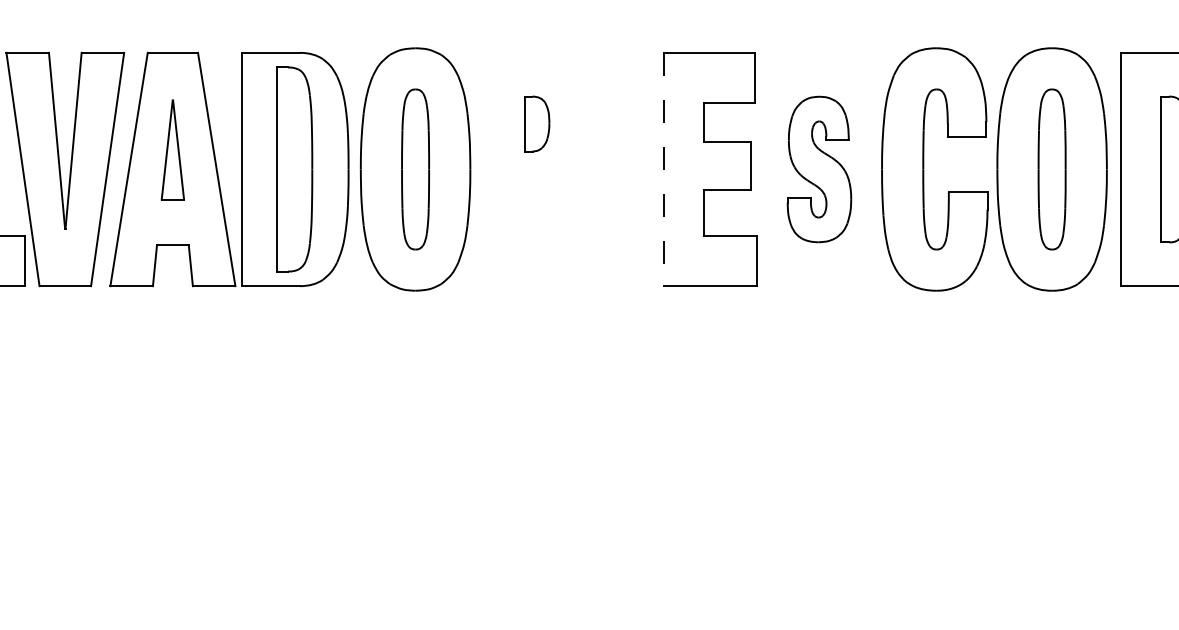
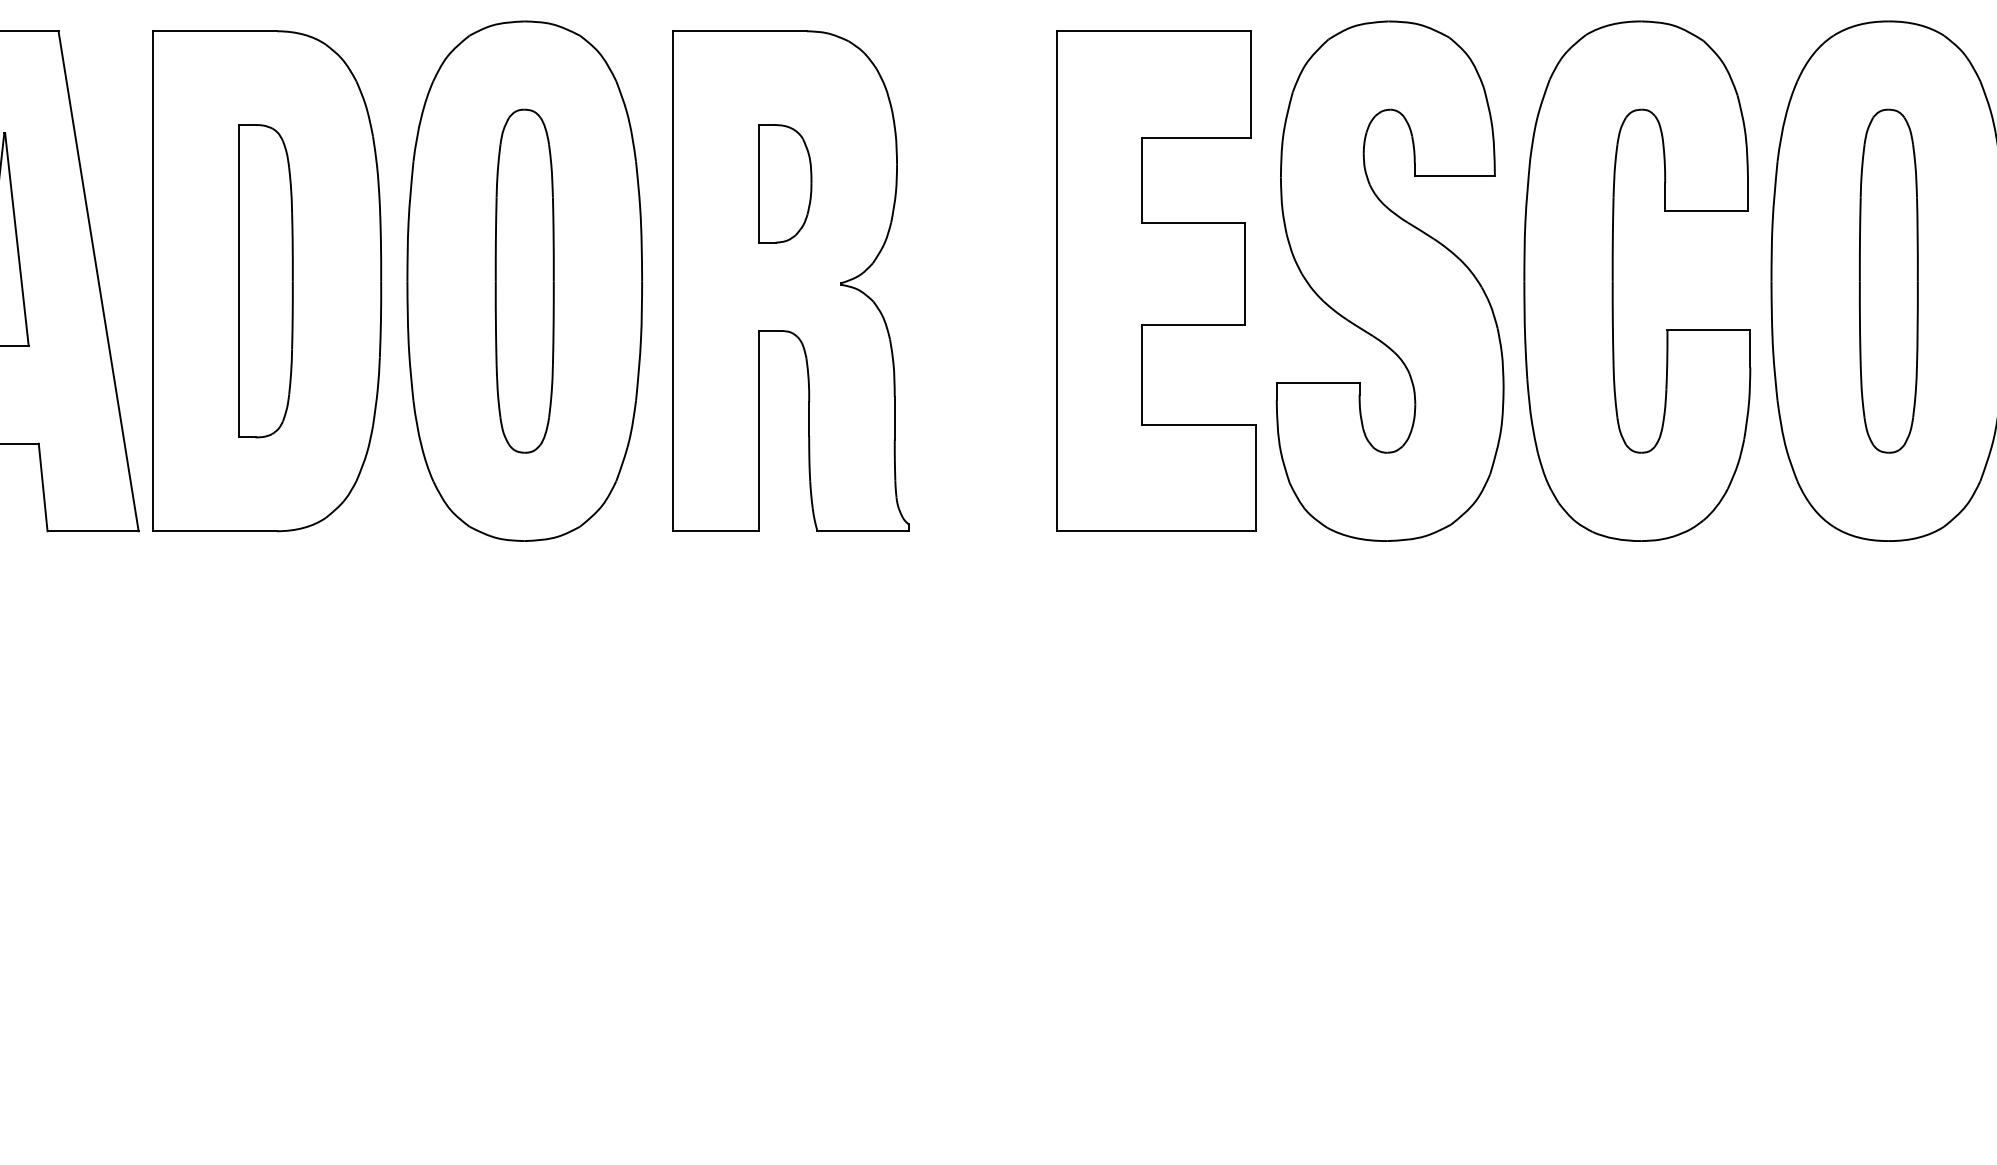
part: (294, 169) -> (265, 281), size x0.71
part: (539, 169) -> (790, 281), added
line: (663, 169) -> (1056, 281), dashed -> solid
part: (819, 169) -> (1390, 281), size x1.67

